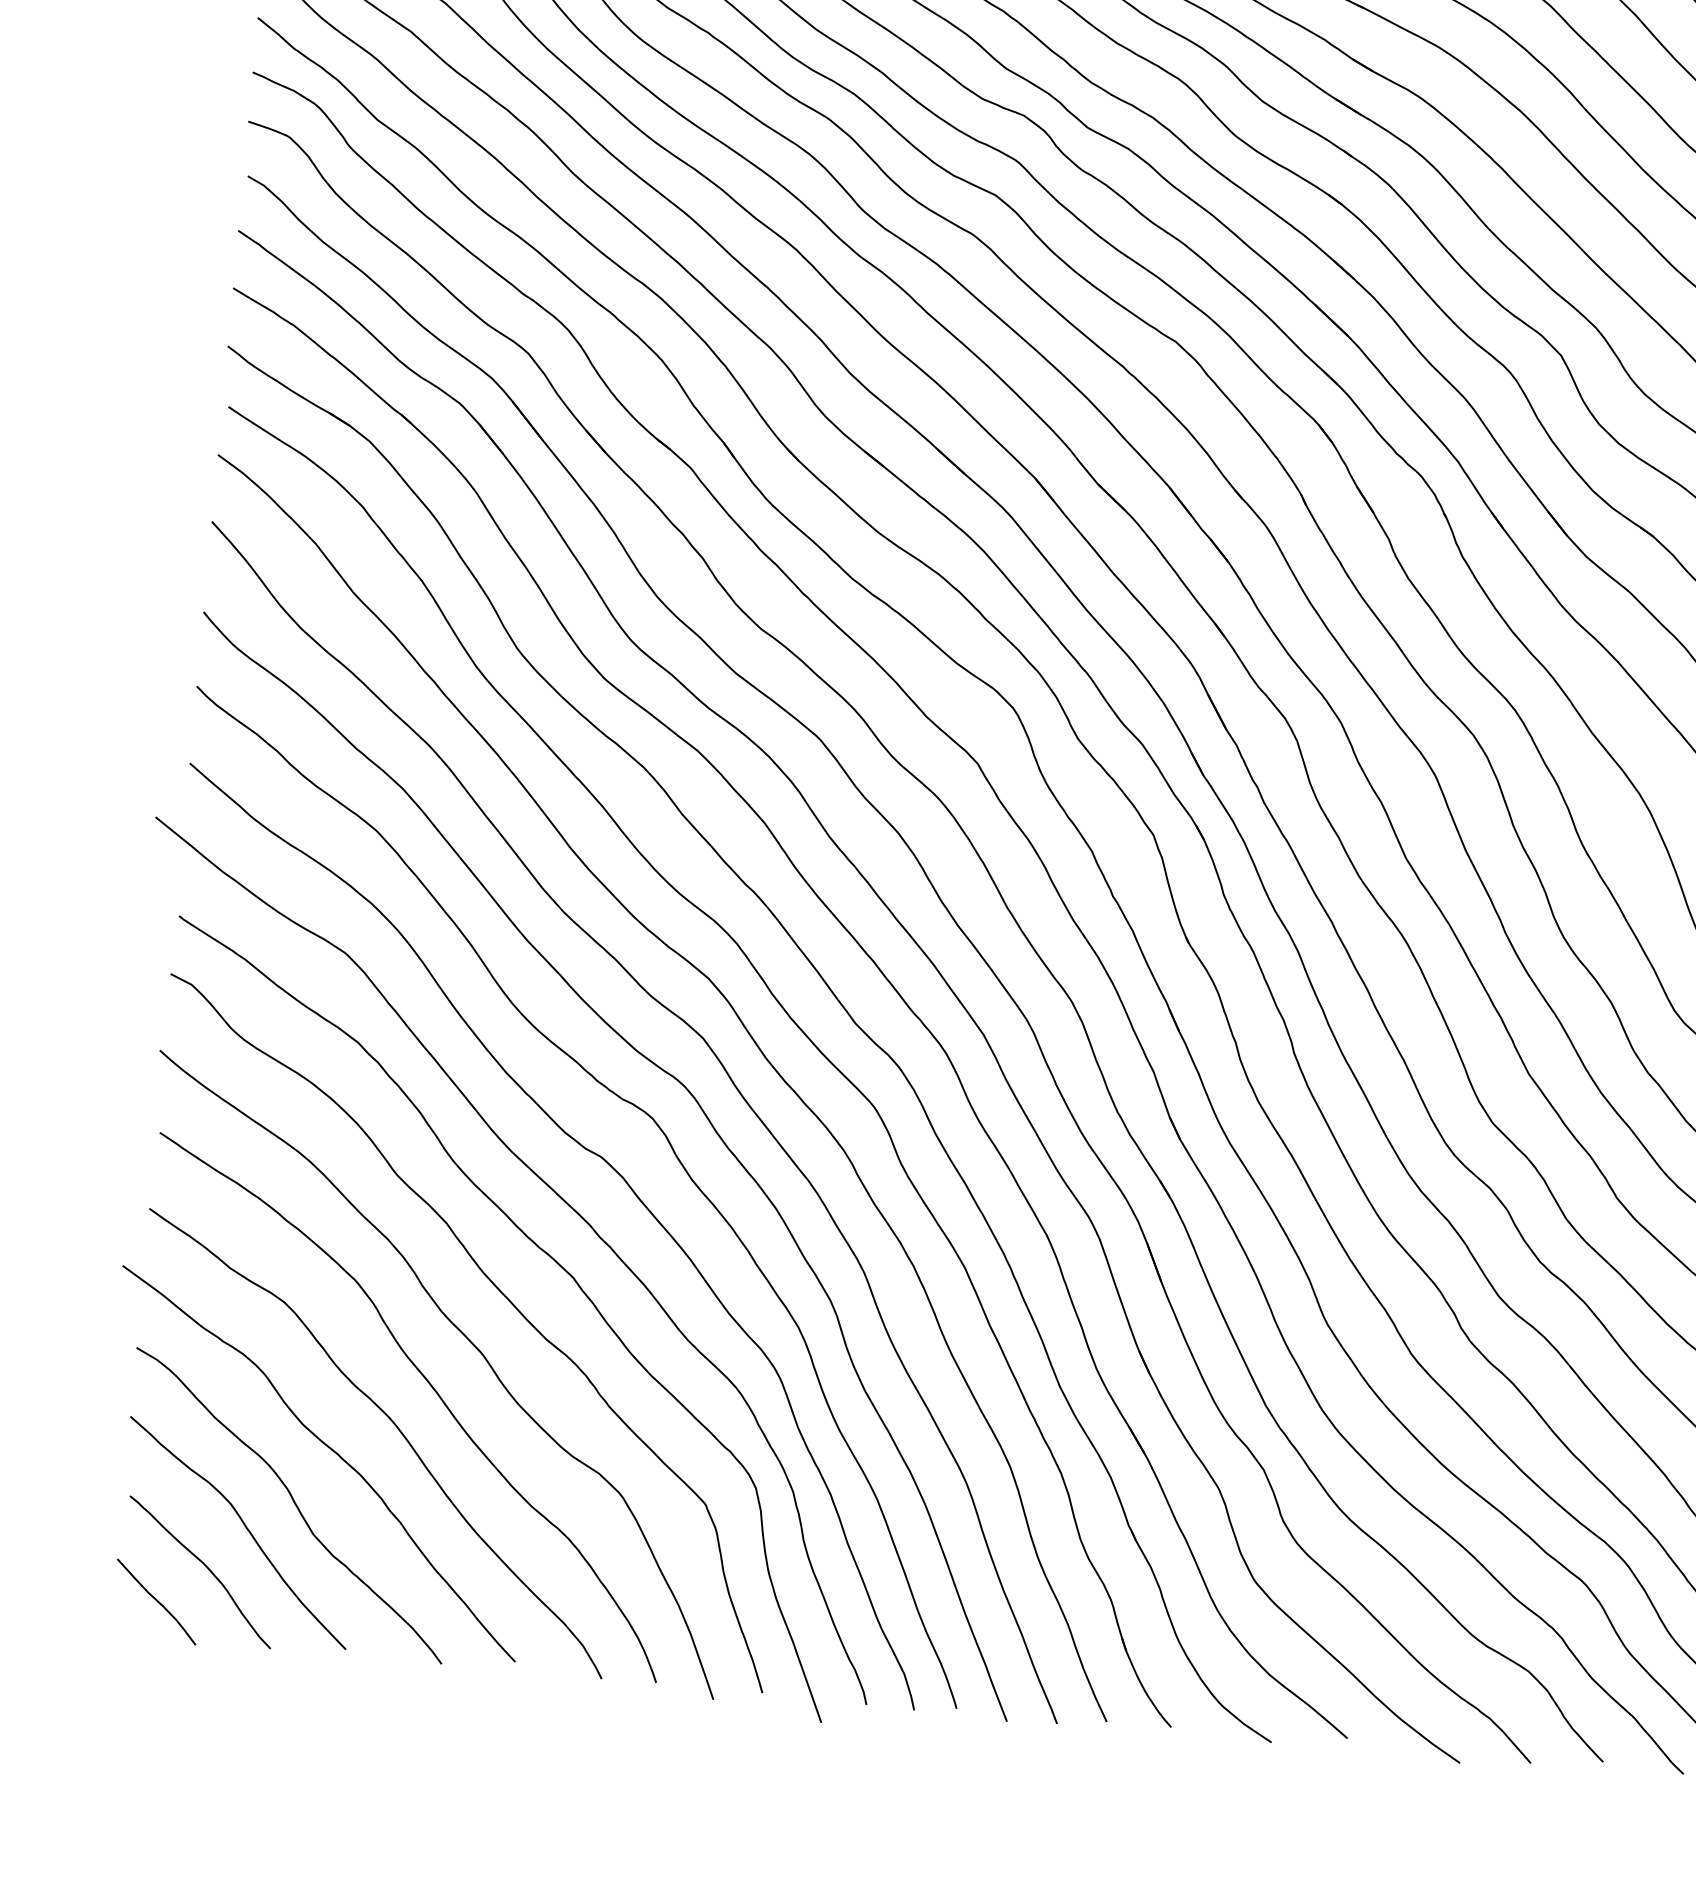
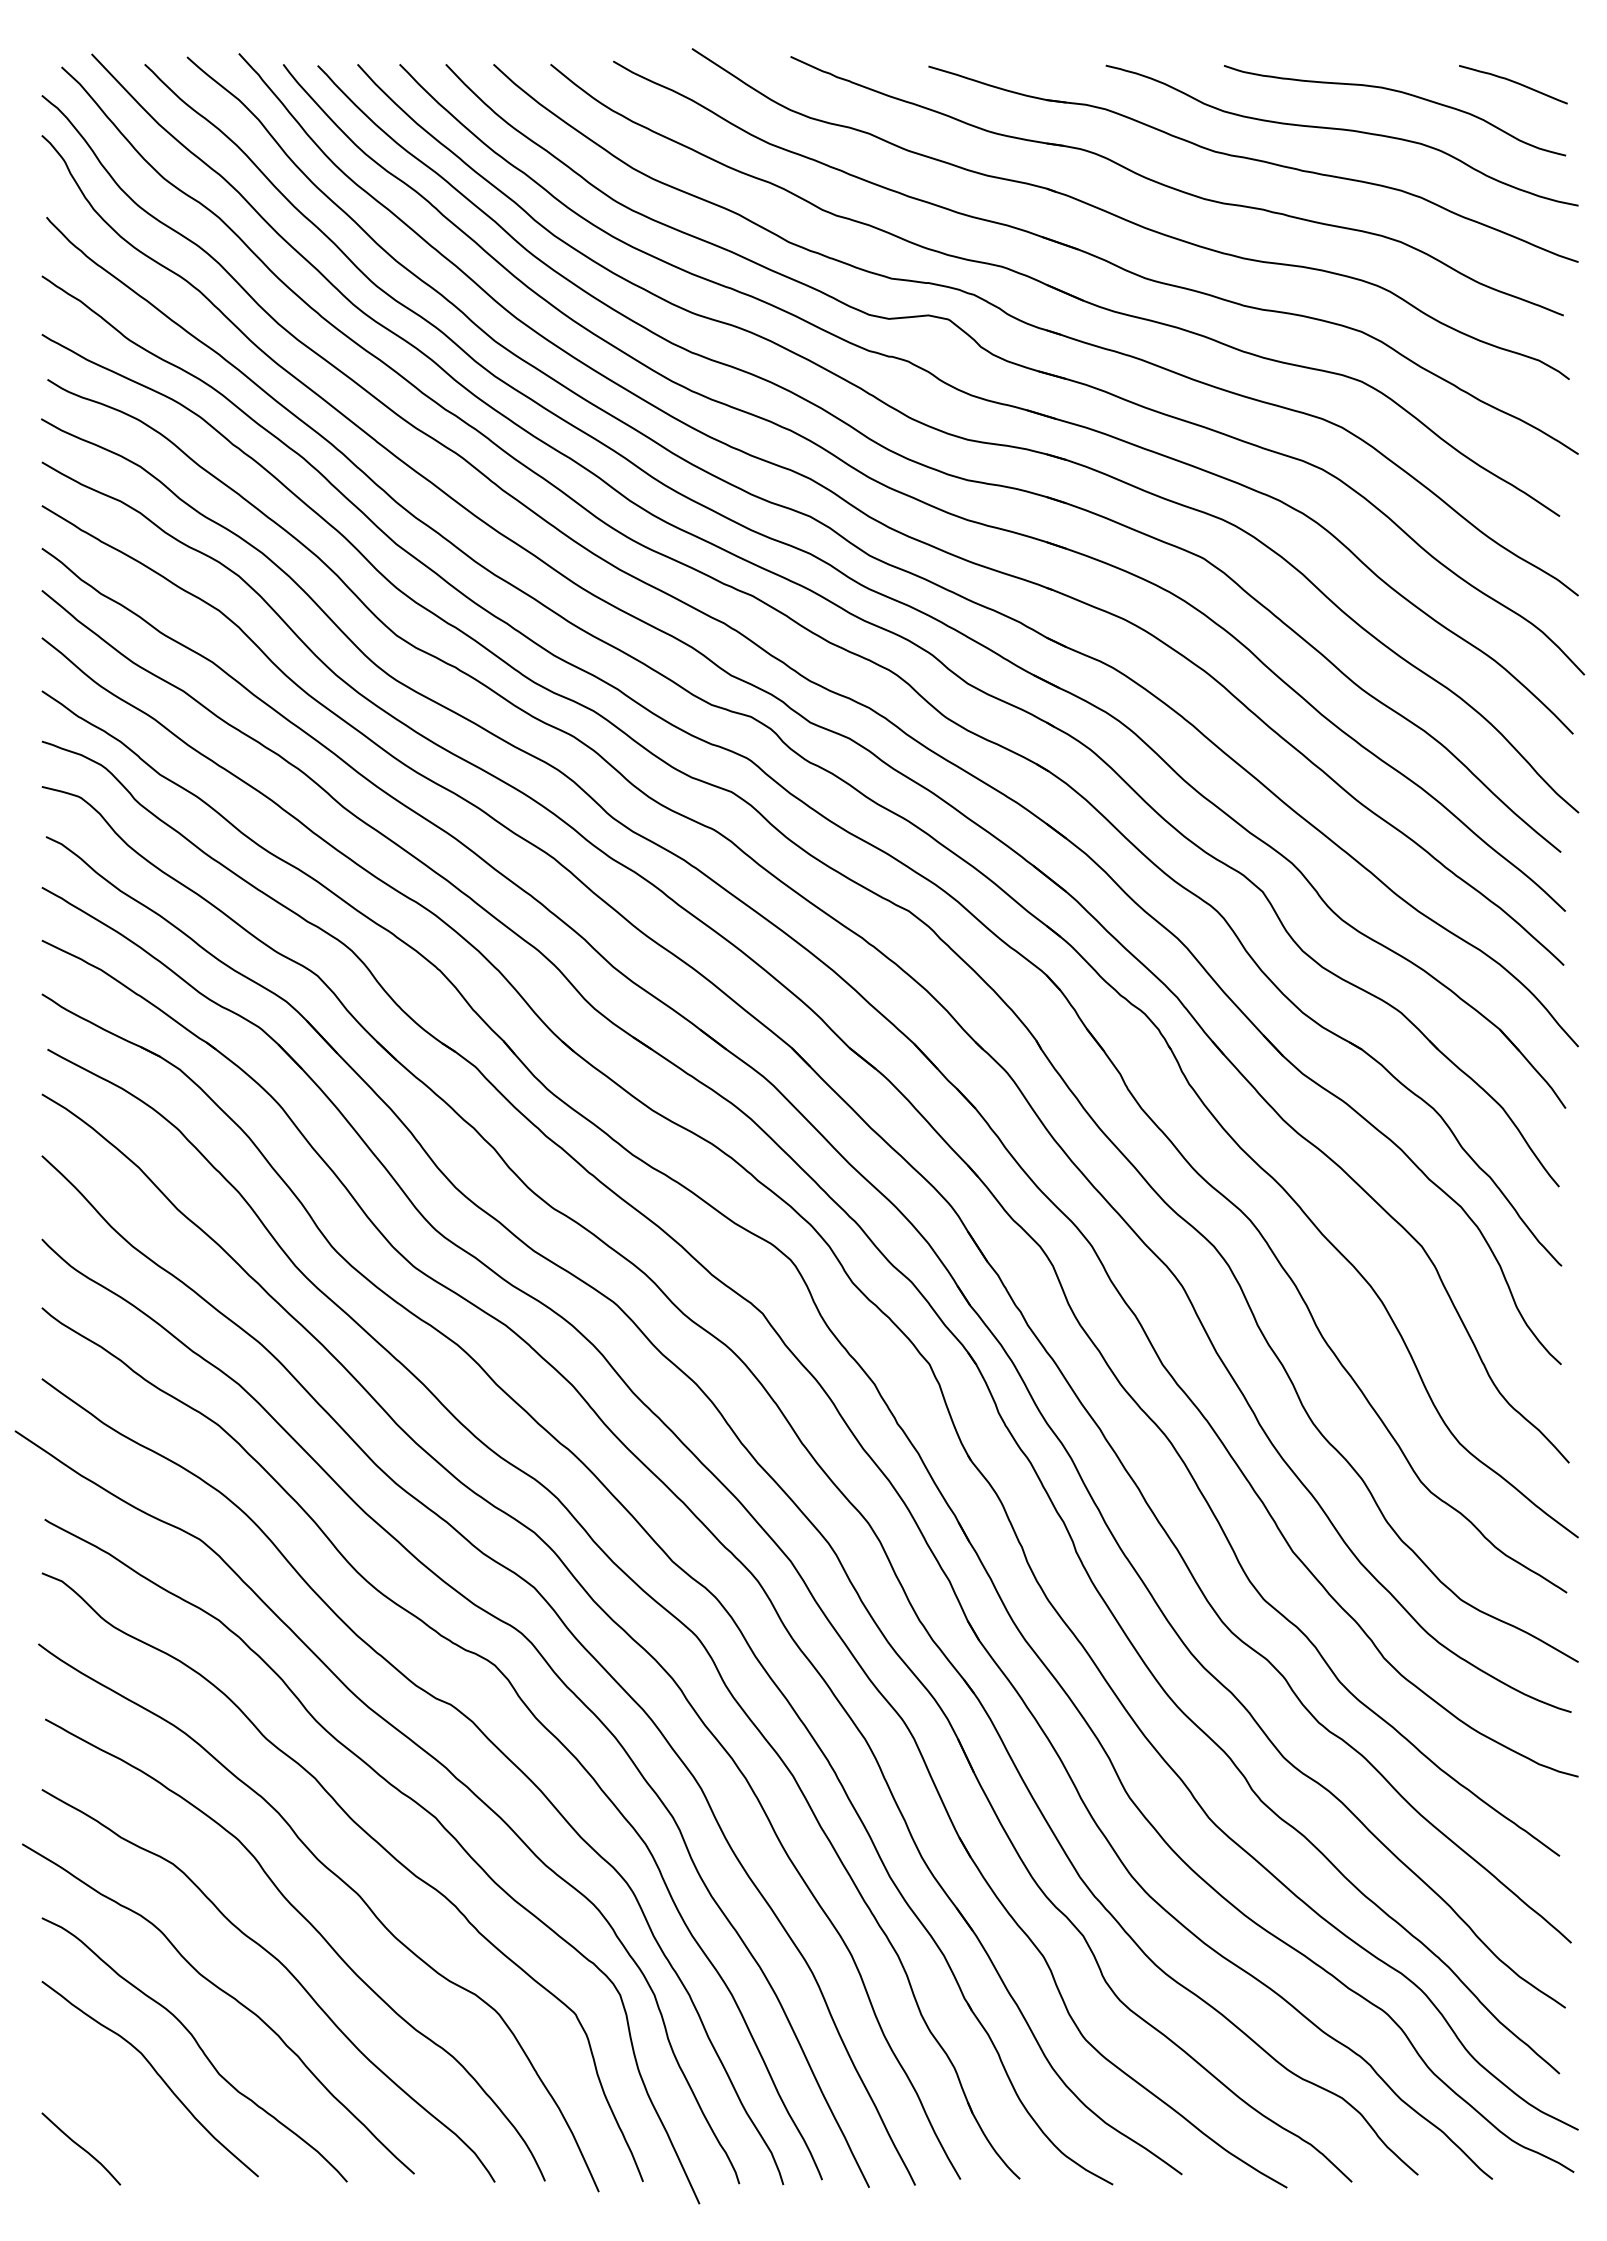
curve: (204, 1566) -> (122, 2112), removed

